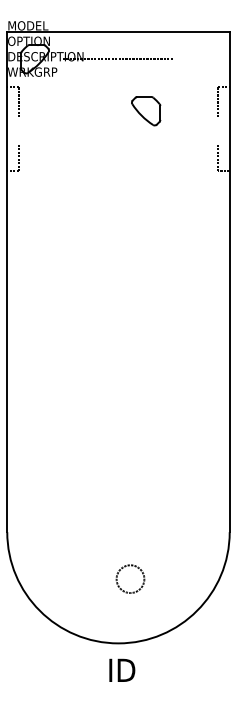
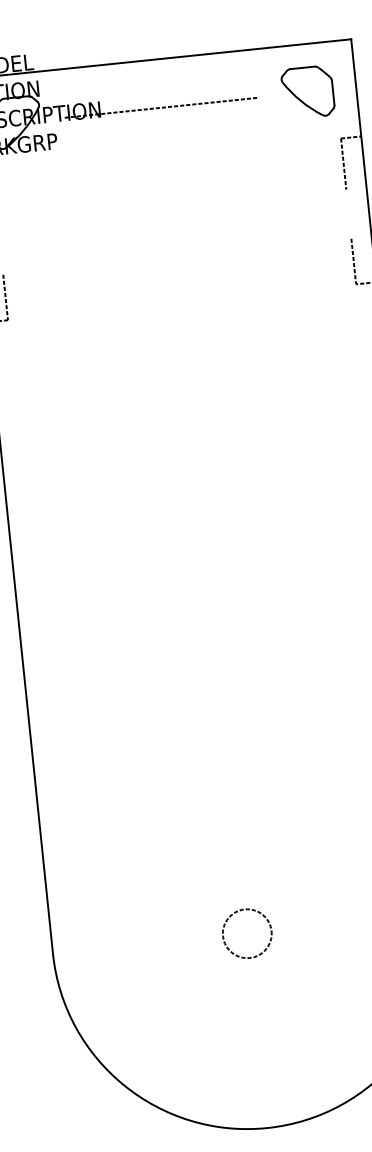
part: (146, 111) -> (308, 92), moved
circle: (130, 578) -> (247, 932), moved

